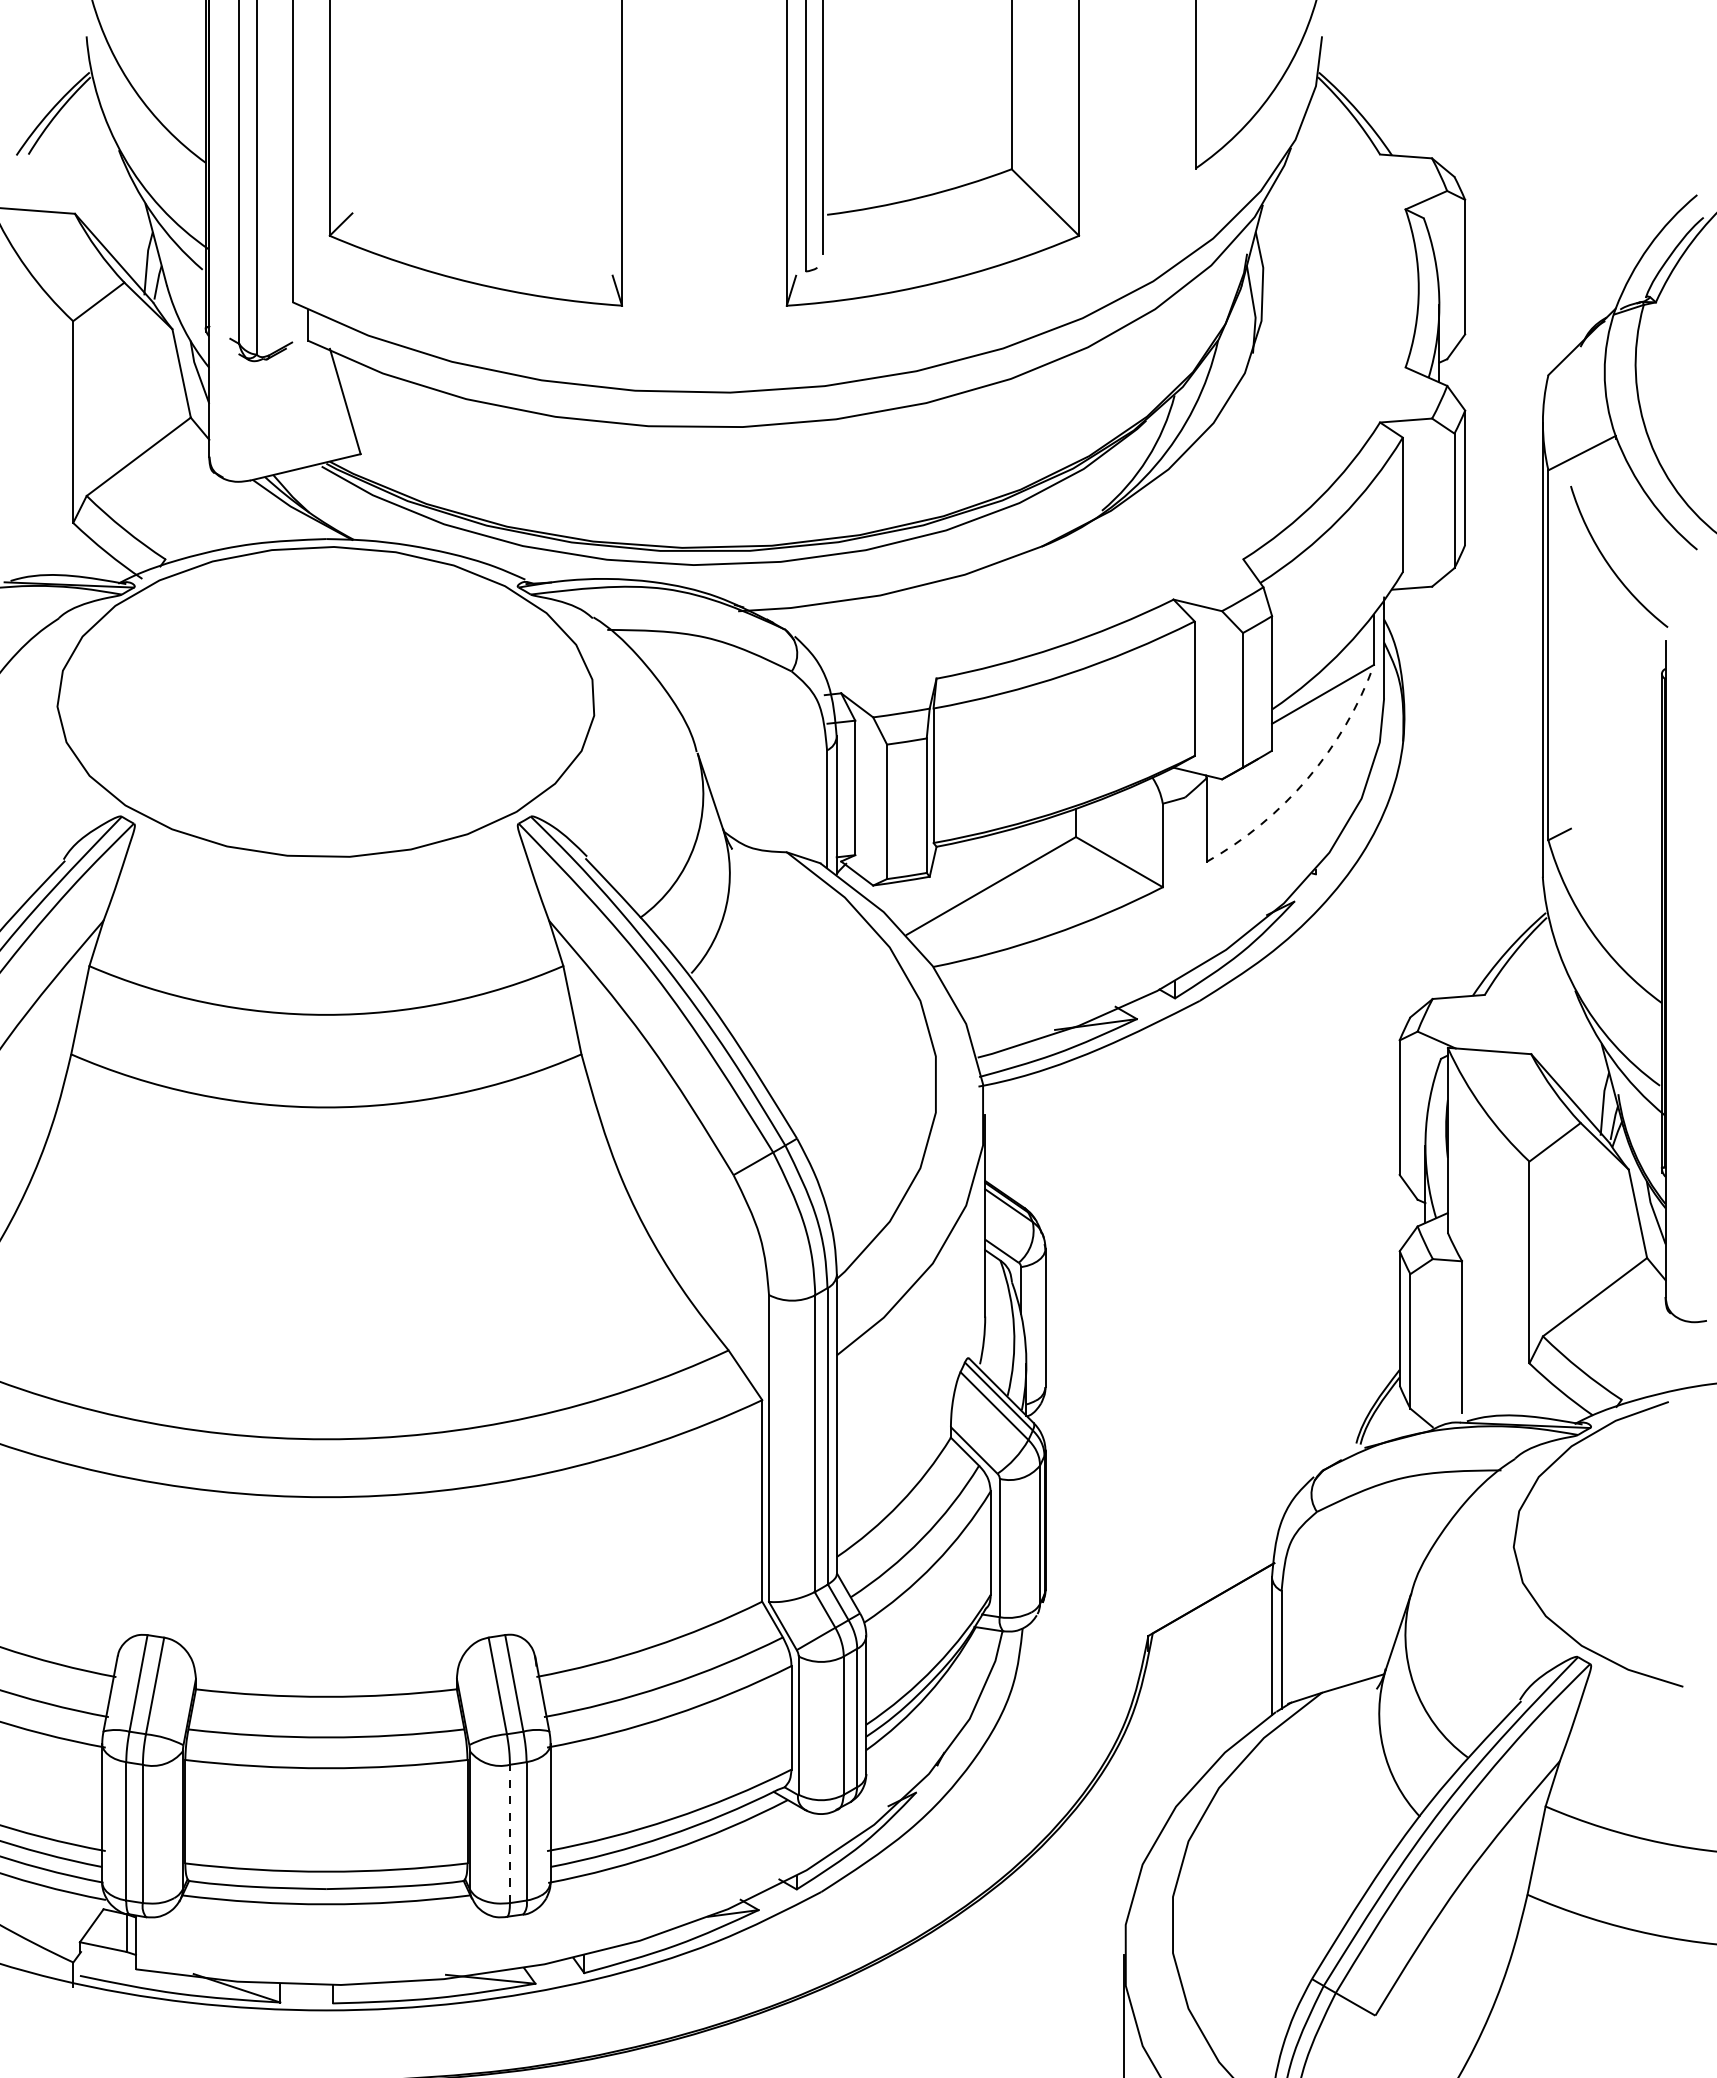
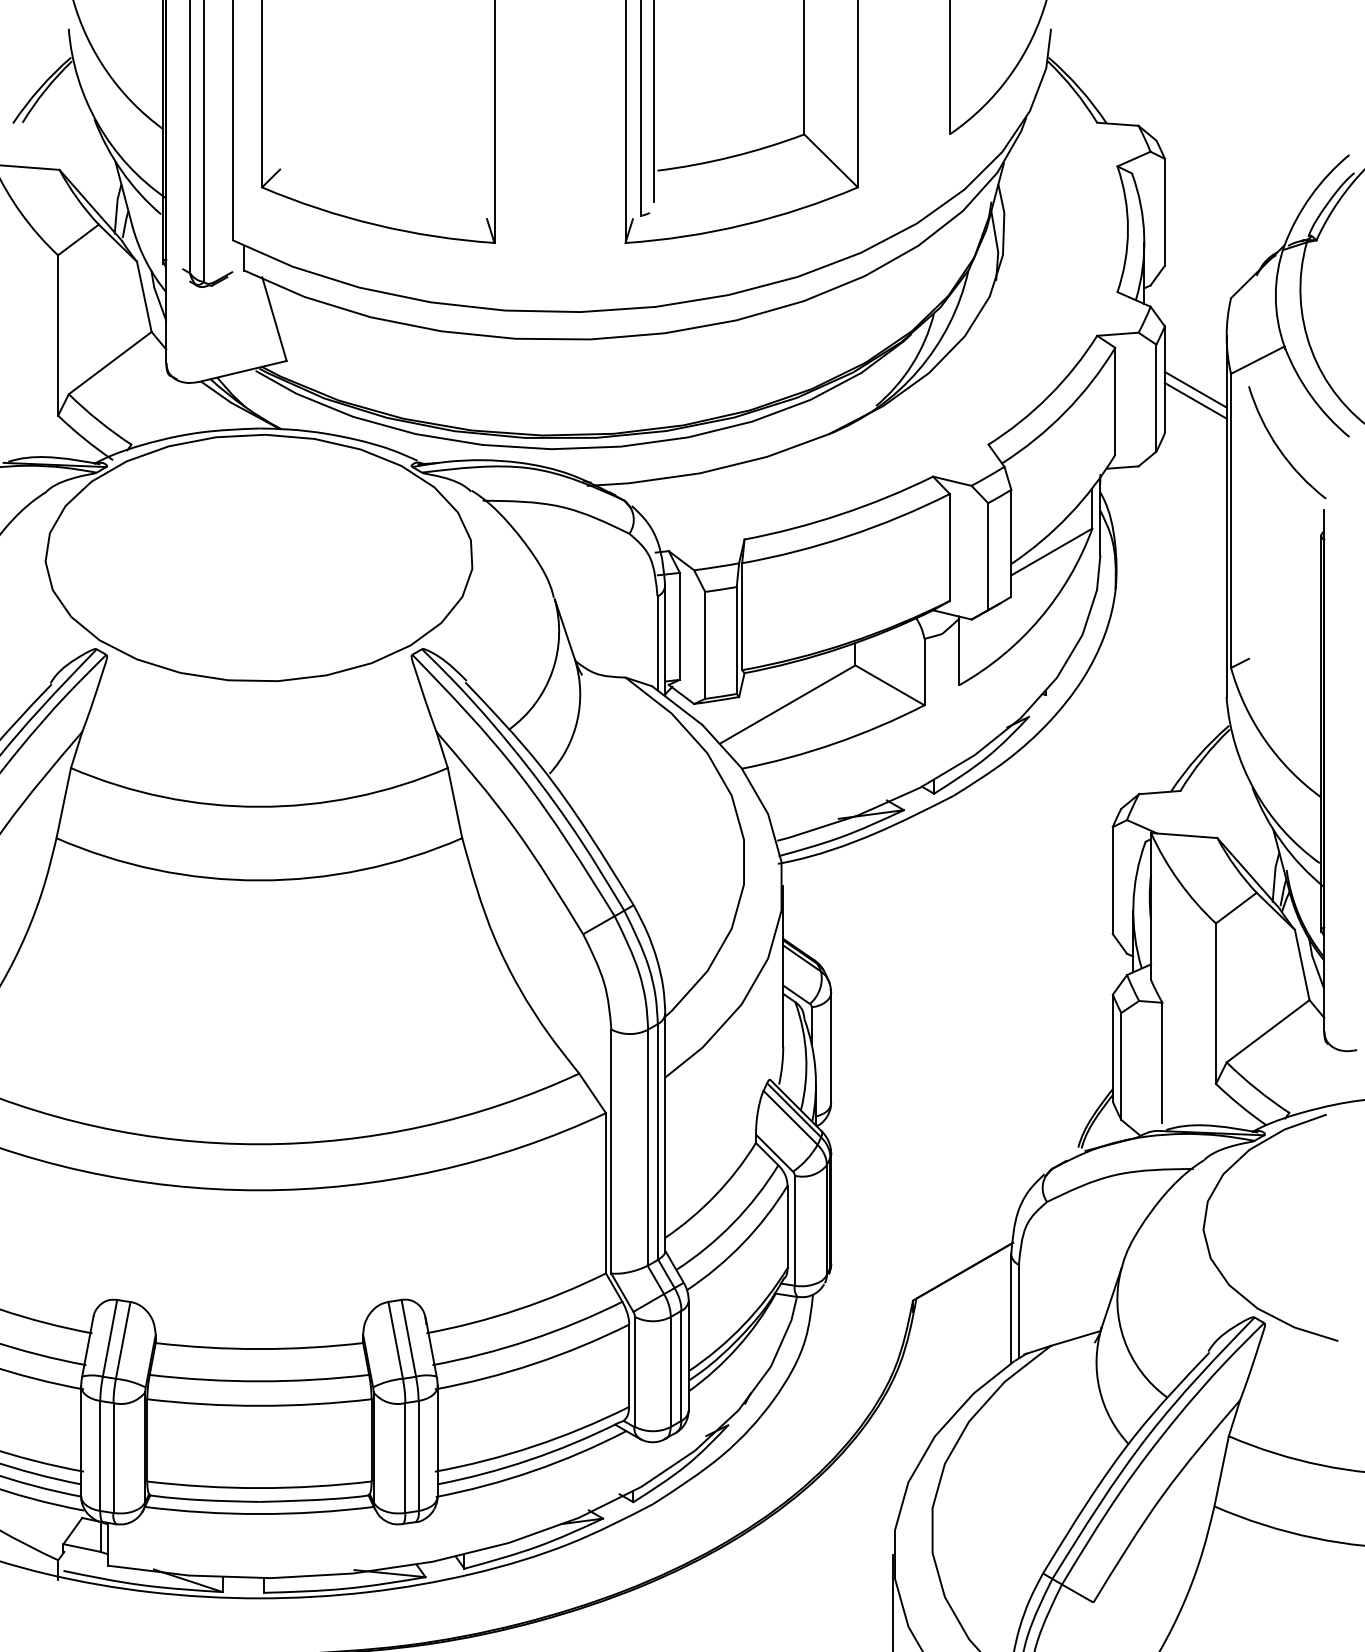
line: (1503, 489) -> (1195, 389), added
line: (1503, 503) -> (1195, 400), added
arc: (1307, 778) -> (1039, 618), dashed -> solid
line: (509, 1833) -> (405, 1457), dashed -> solid

